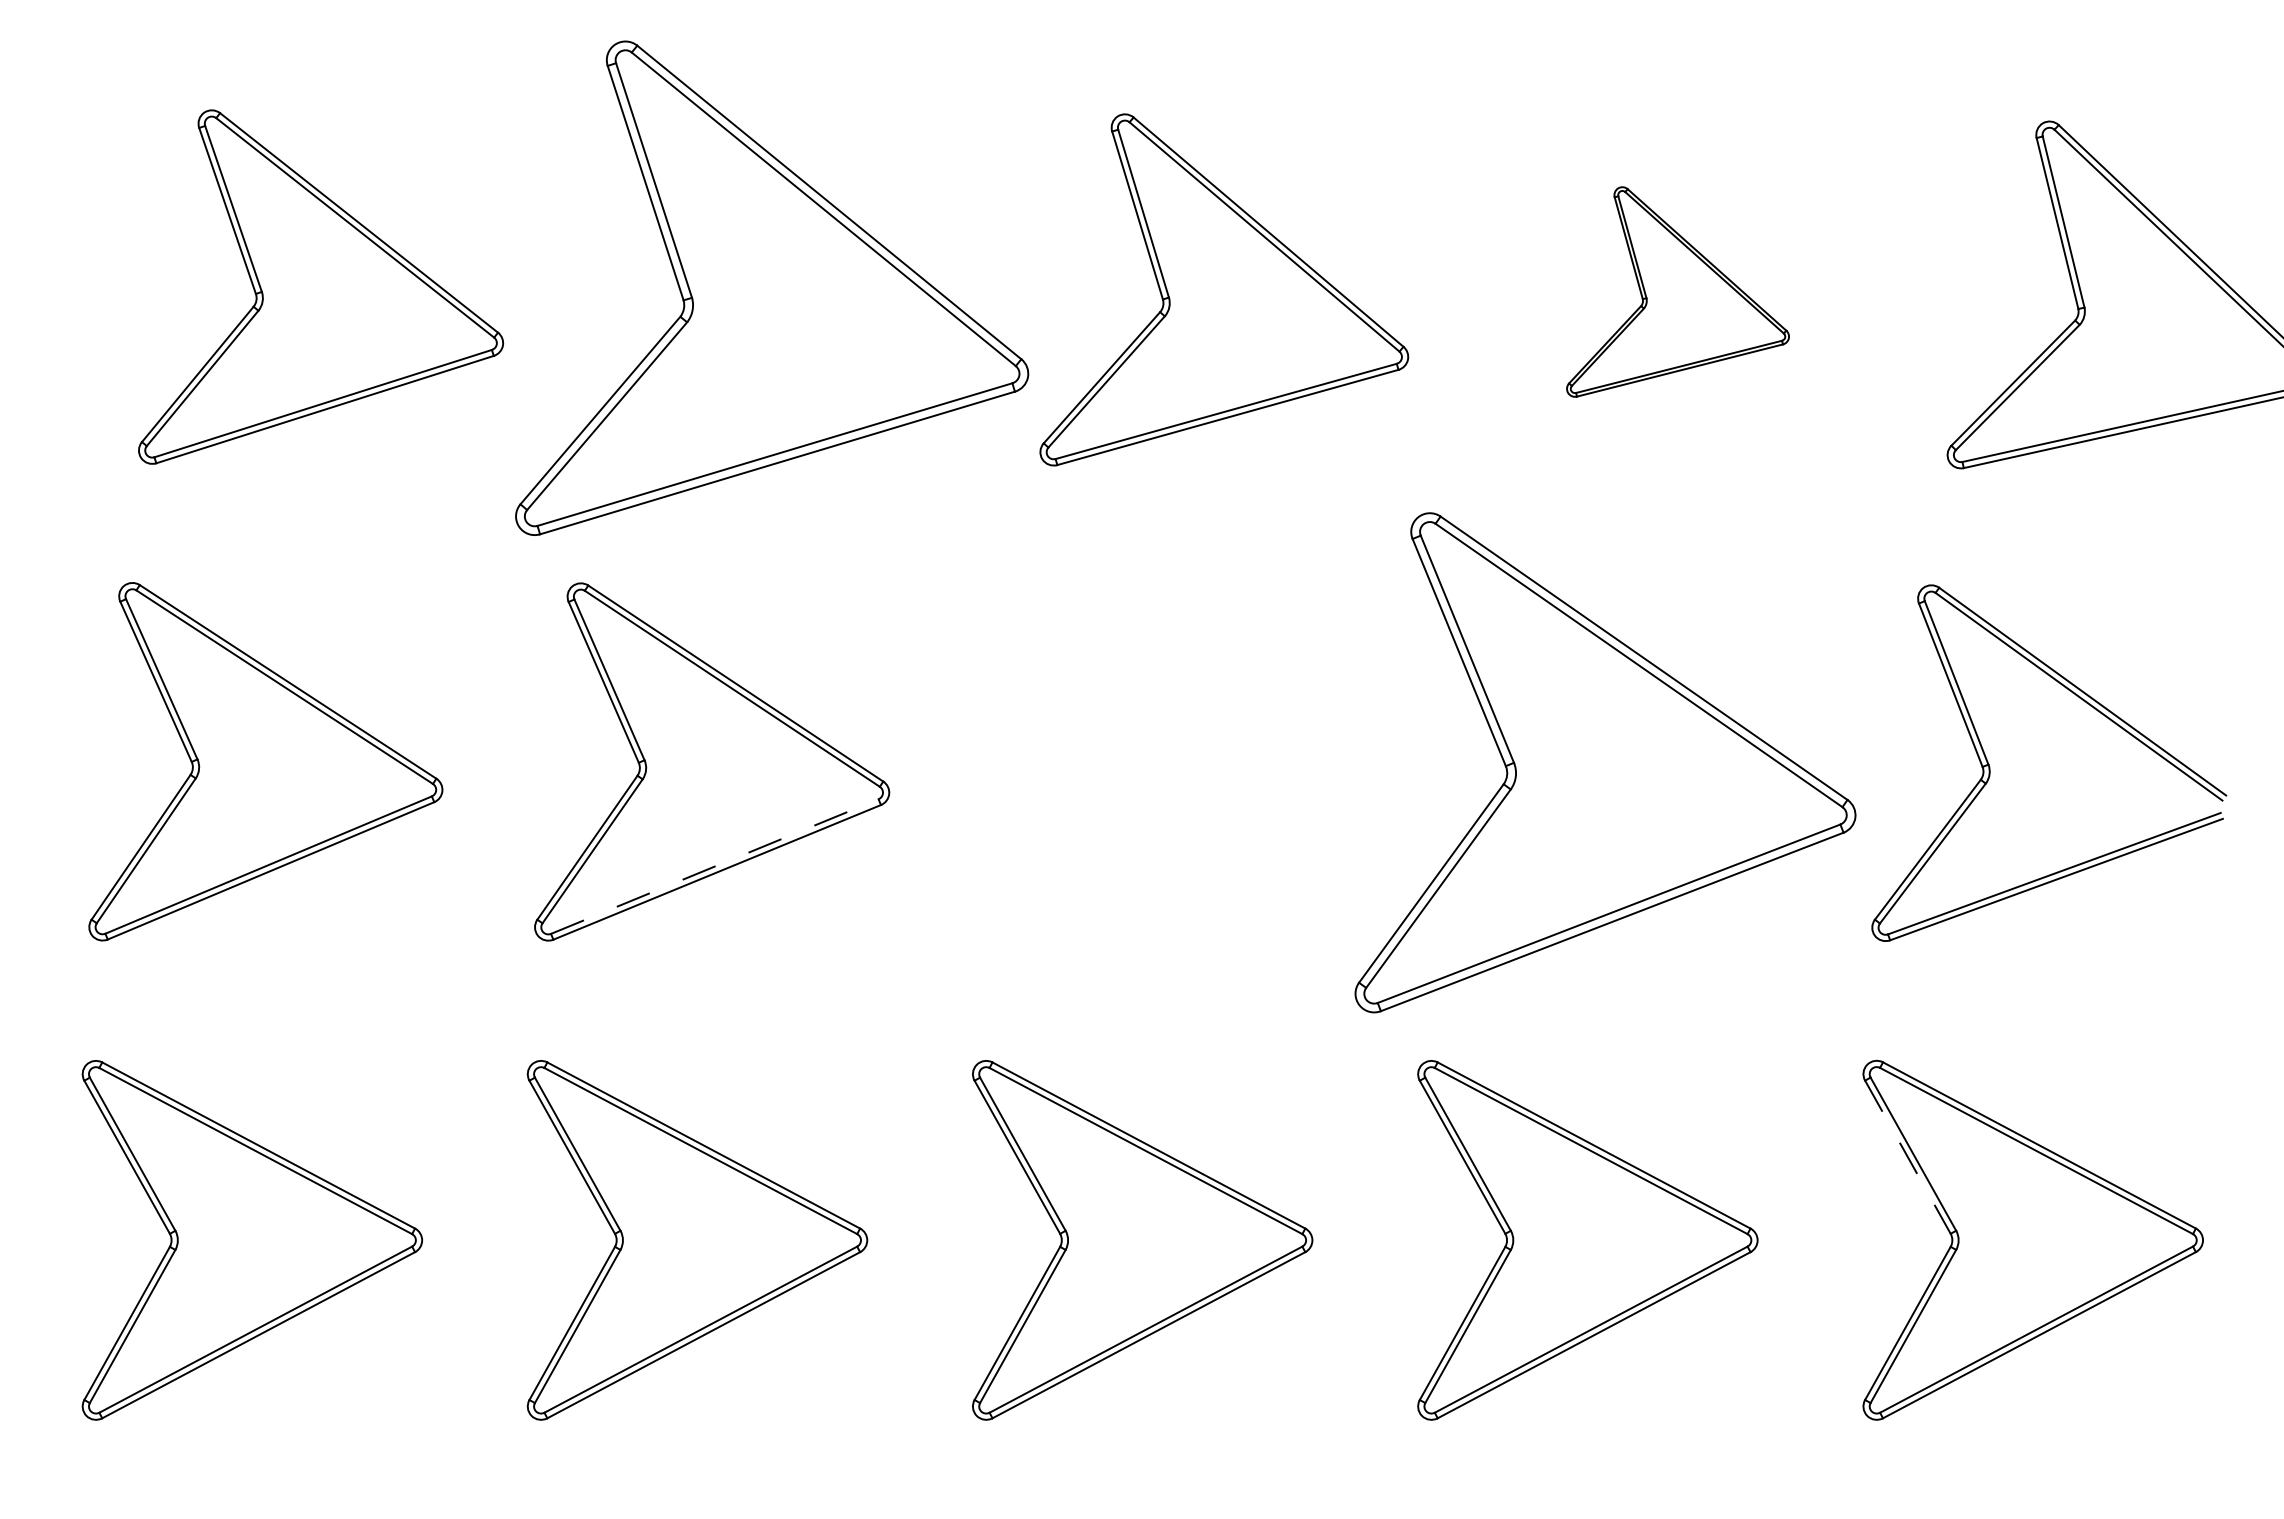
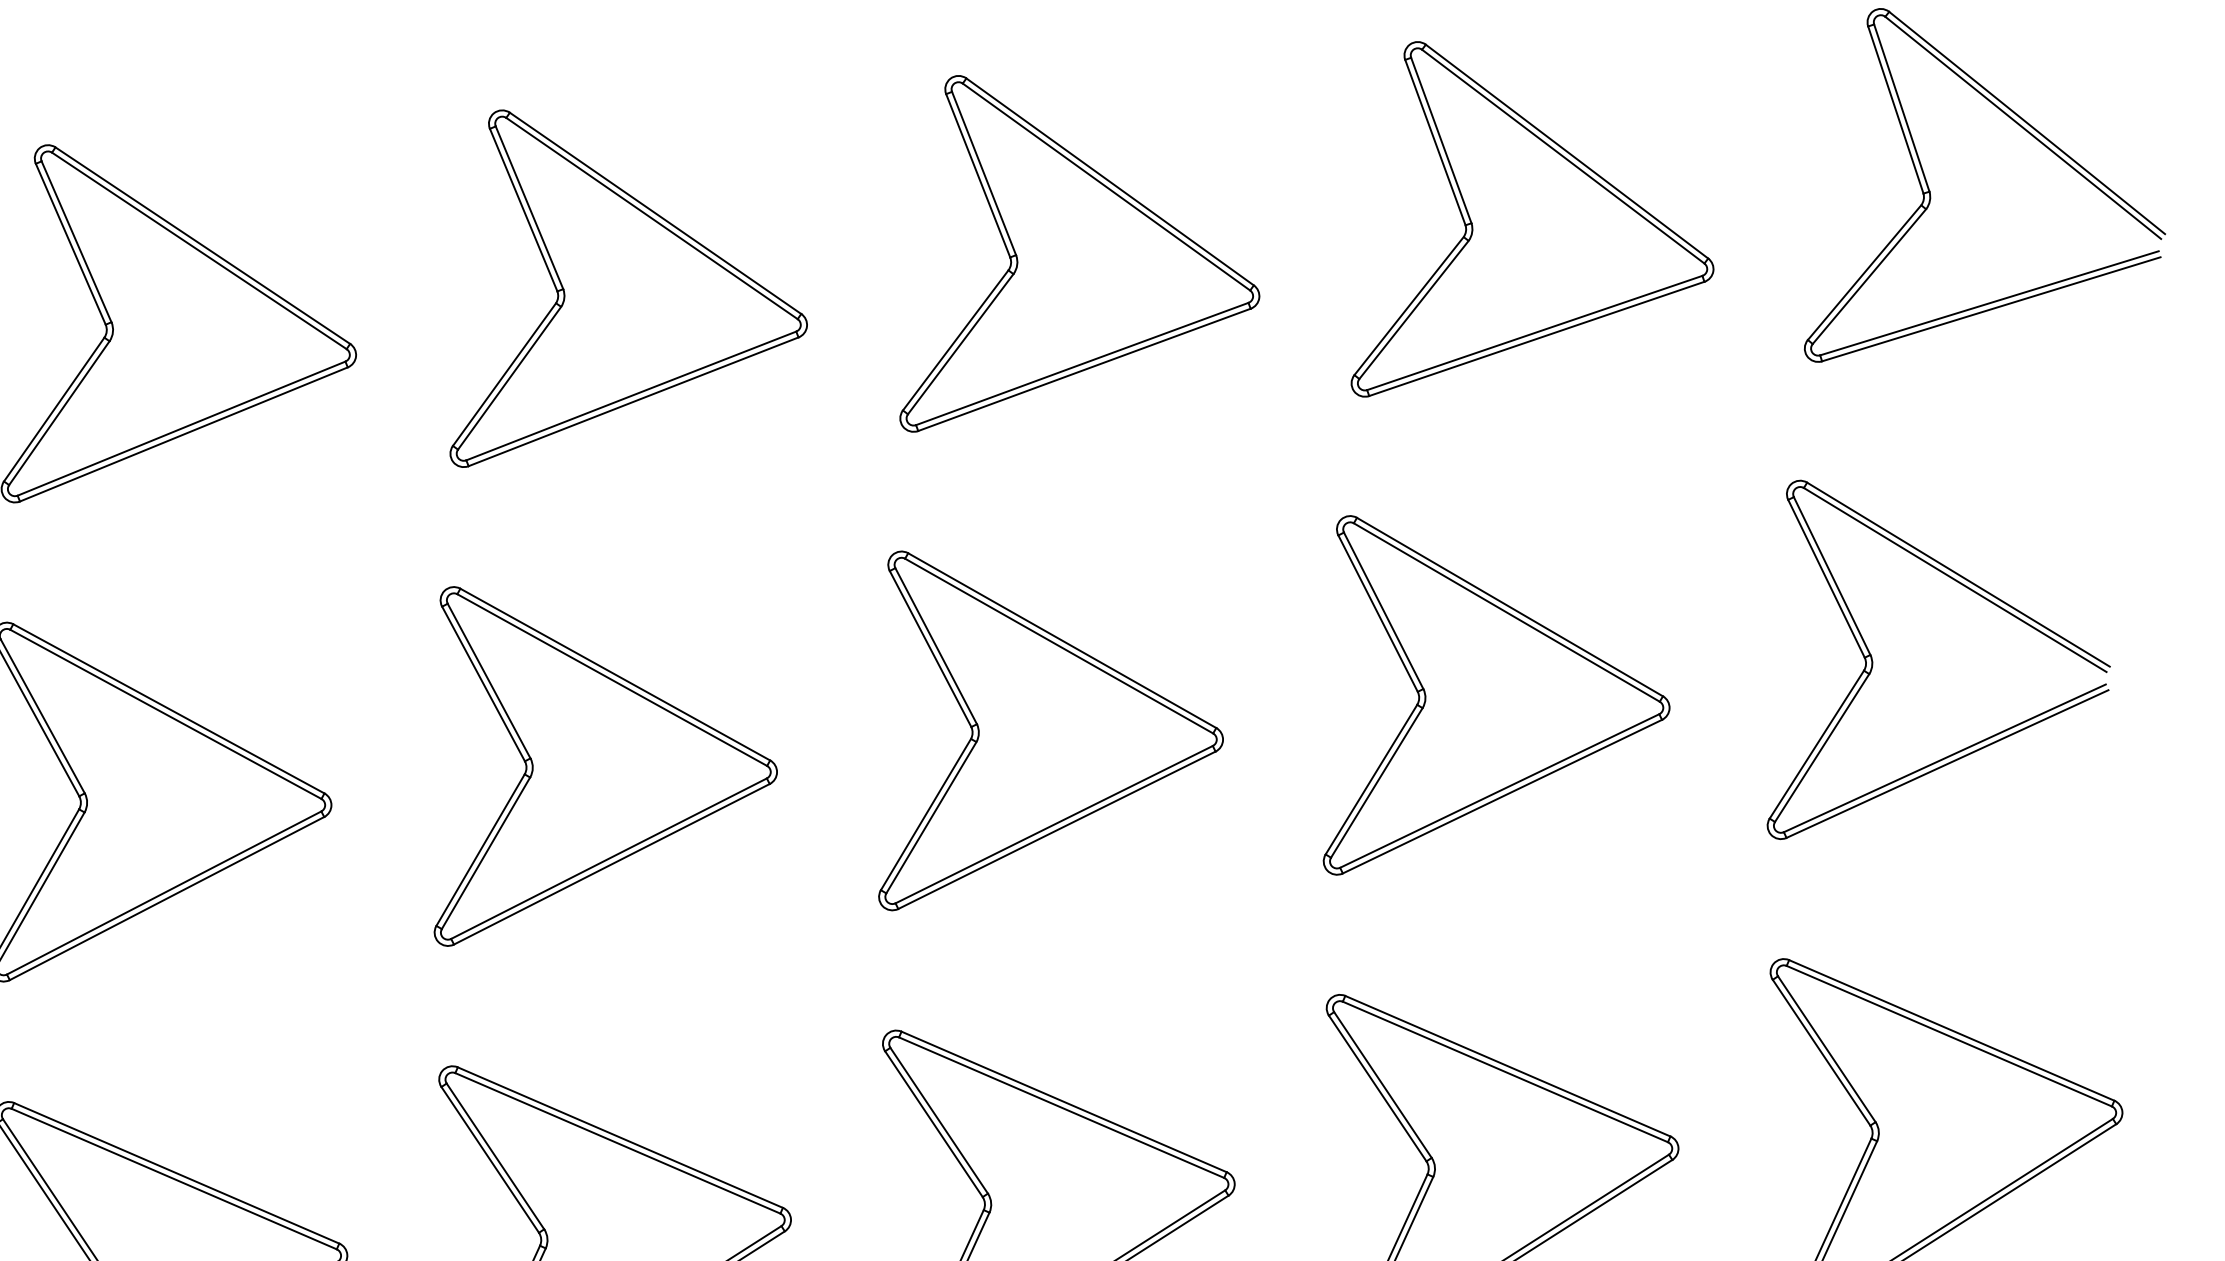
part: (771, 288) -> (619, 277), size x0.71
part: (1677, 291) -> (1522, 208), size x1.67
part: (1158, 762) -> (1042, 719), added
part: (1605, 762) -> (1488, 683), size x0.71
line: (715, 866) -> (609, 858), dashed -> solid
line: (1907, 1157) -> (1821, 1053), dashed -> solid

